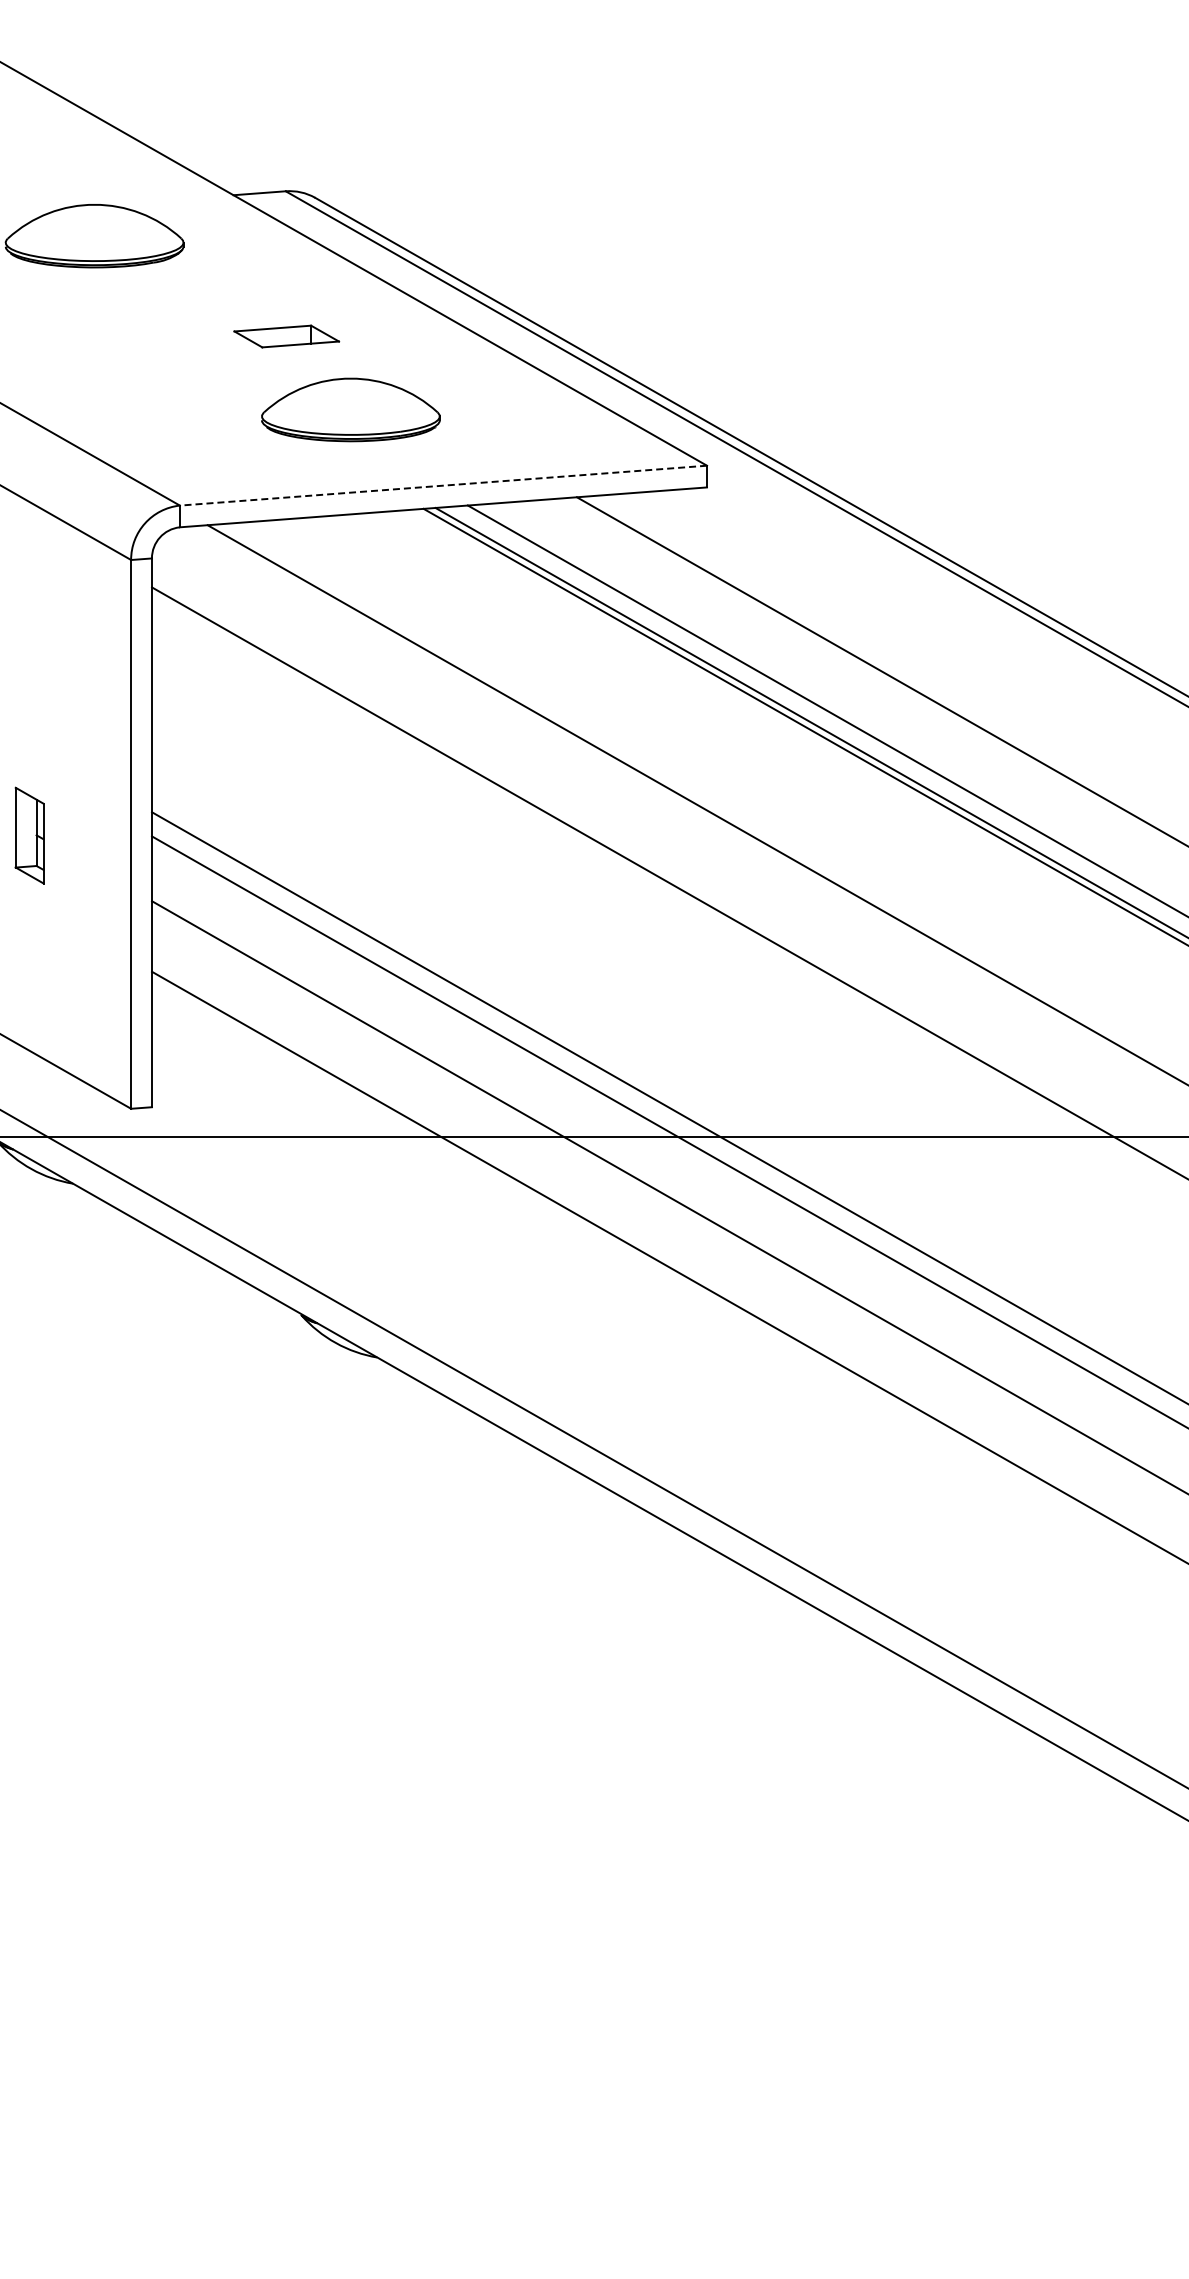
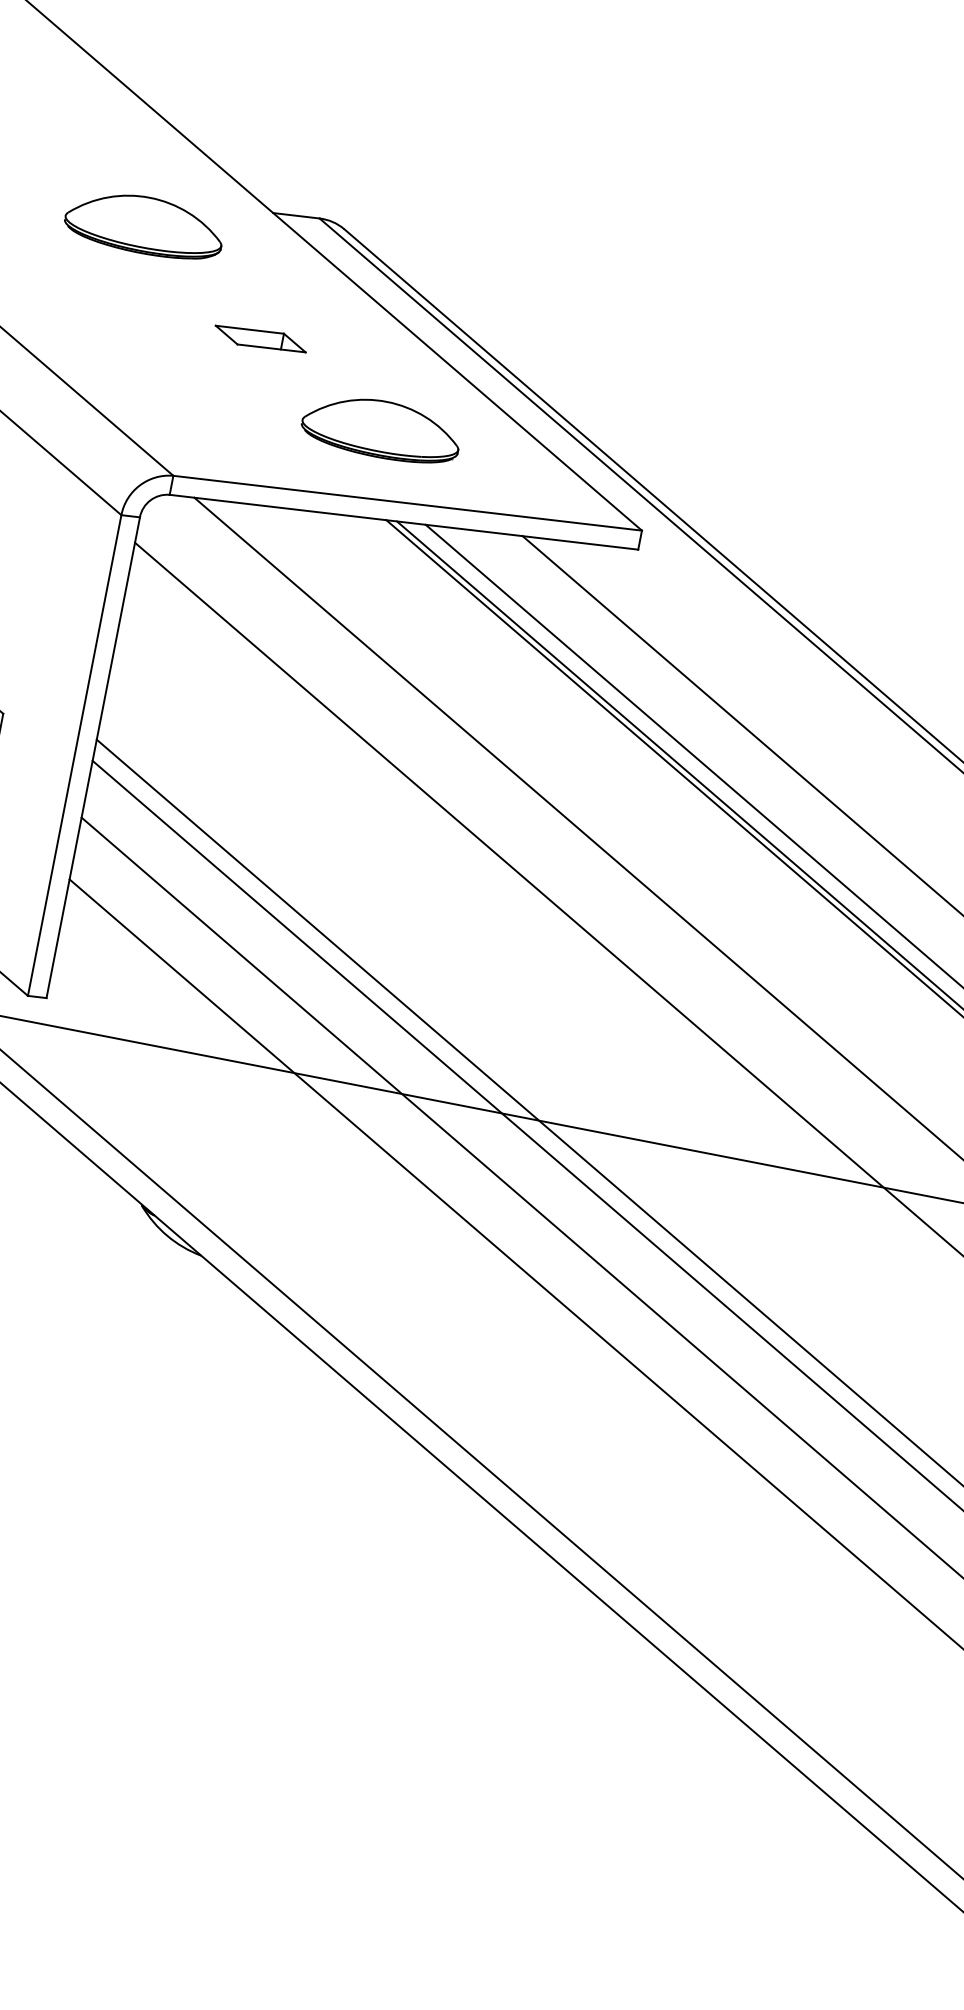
part: (286, 336) -> (260, 339), moved
part: (350, 409) -> (381, 428), moved
line: (442, 485) -> (406, 502), dashed -> solid

